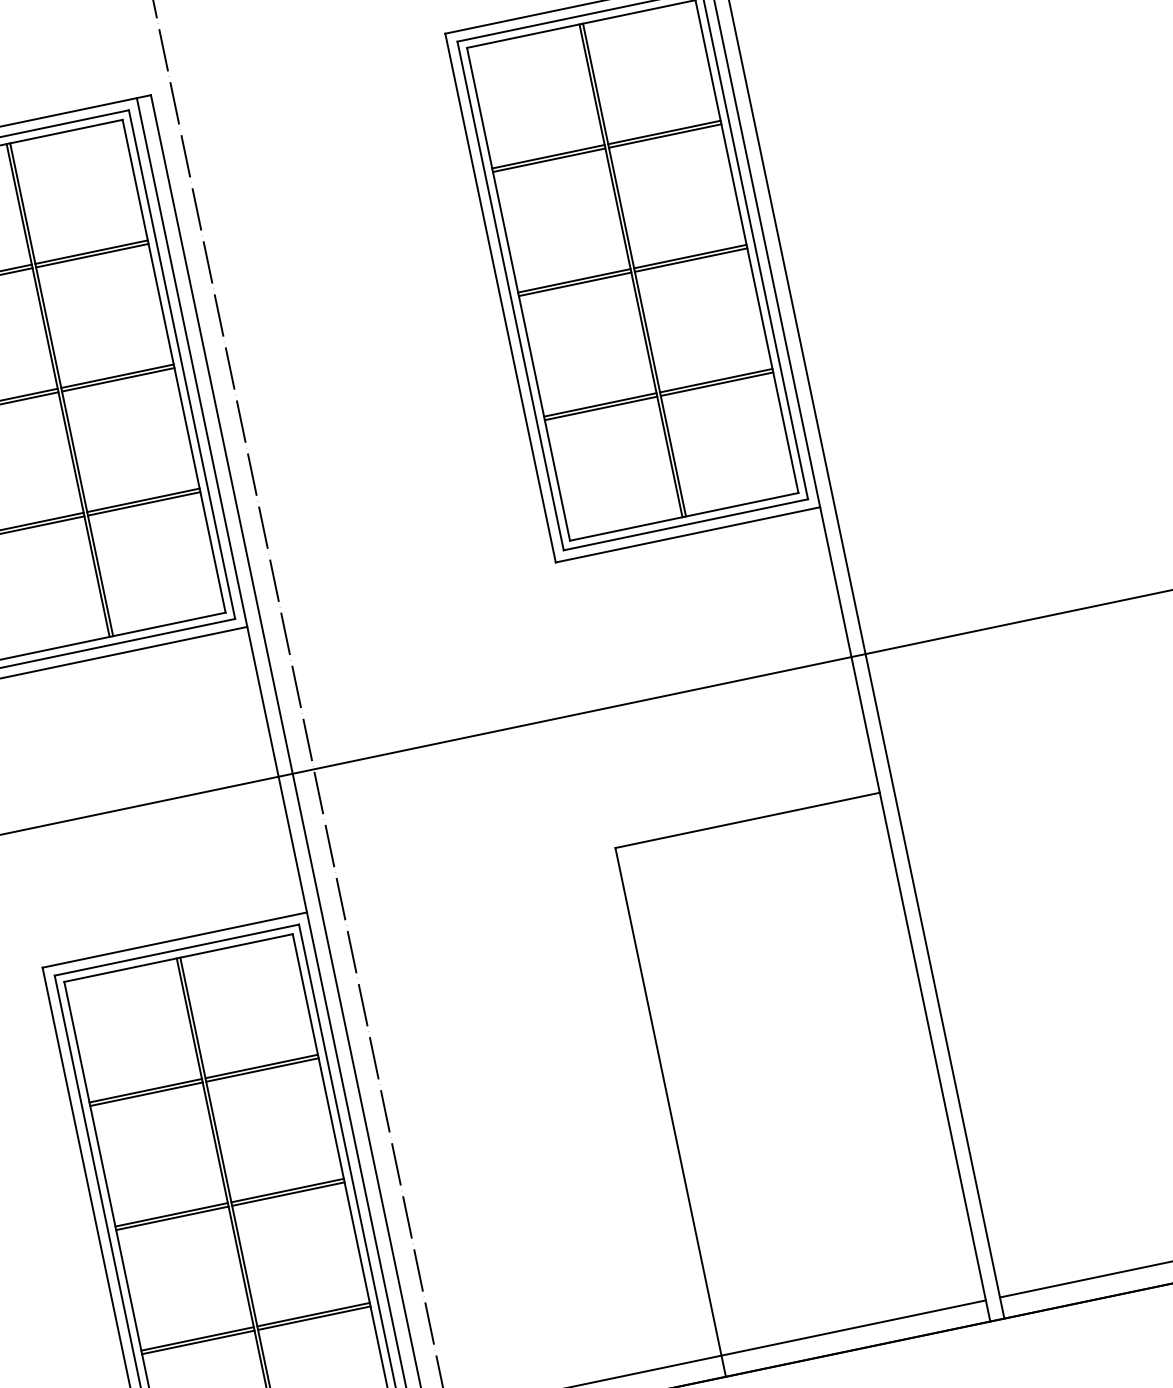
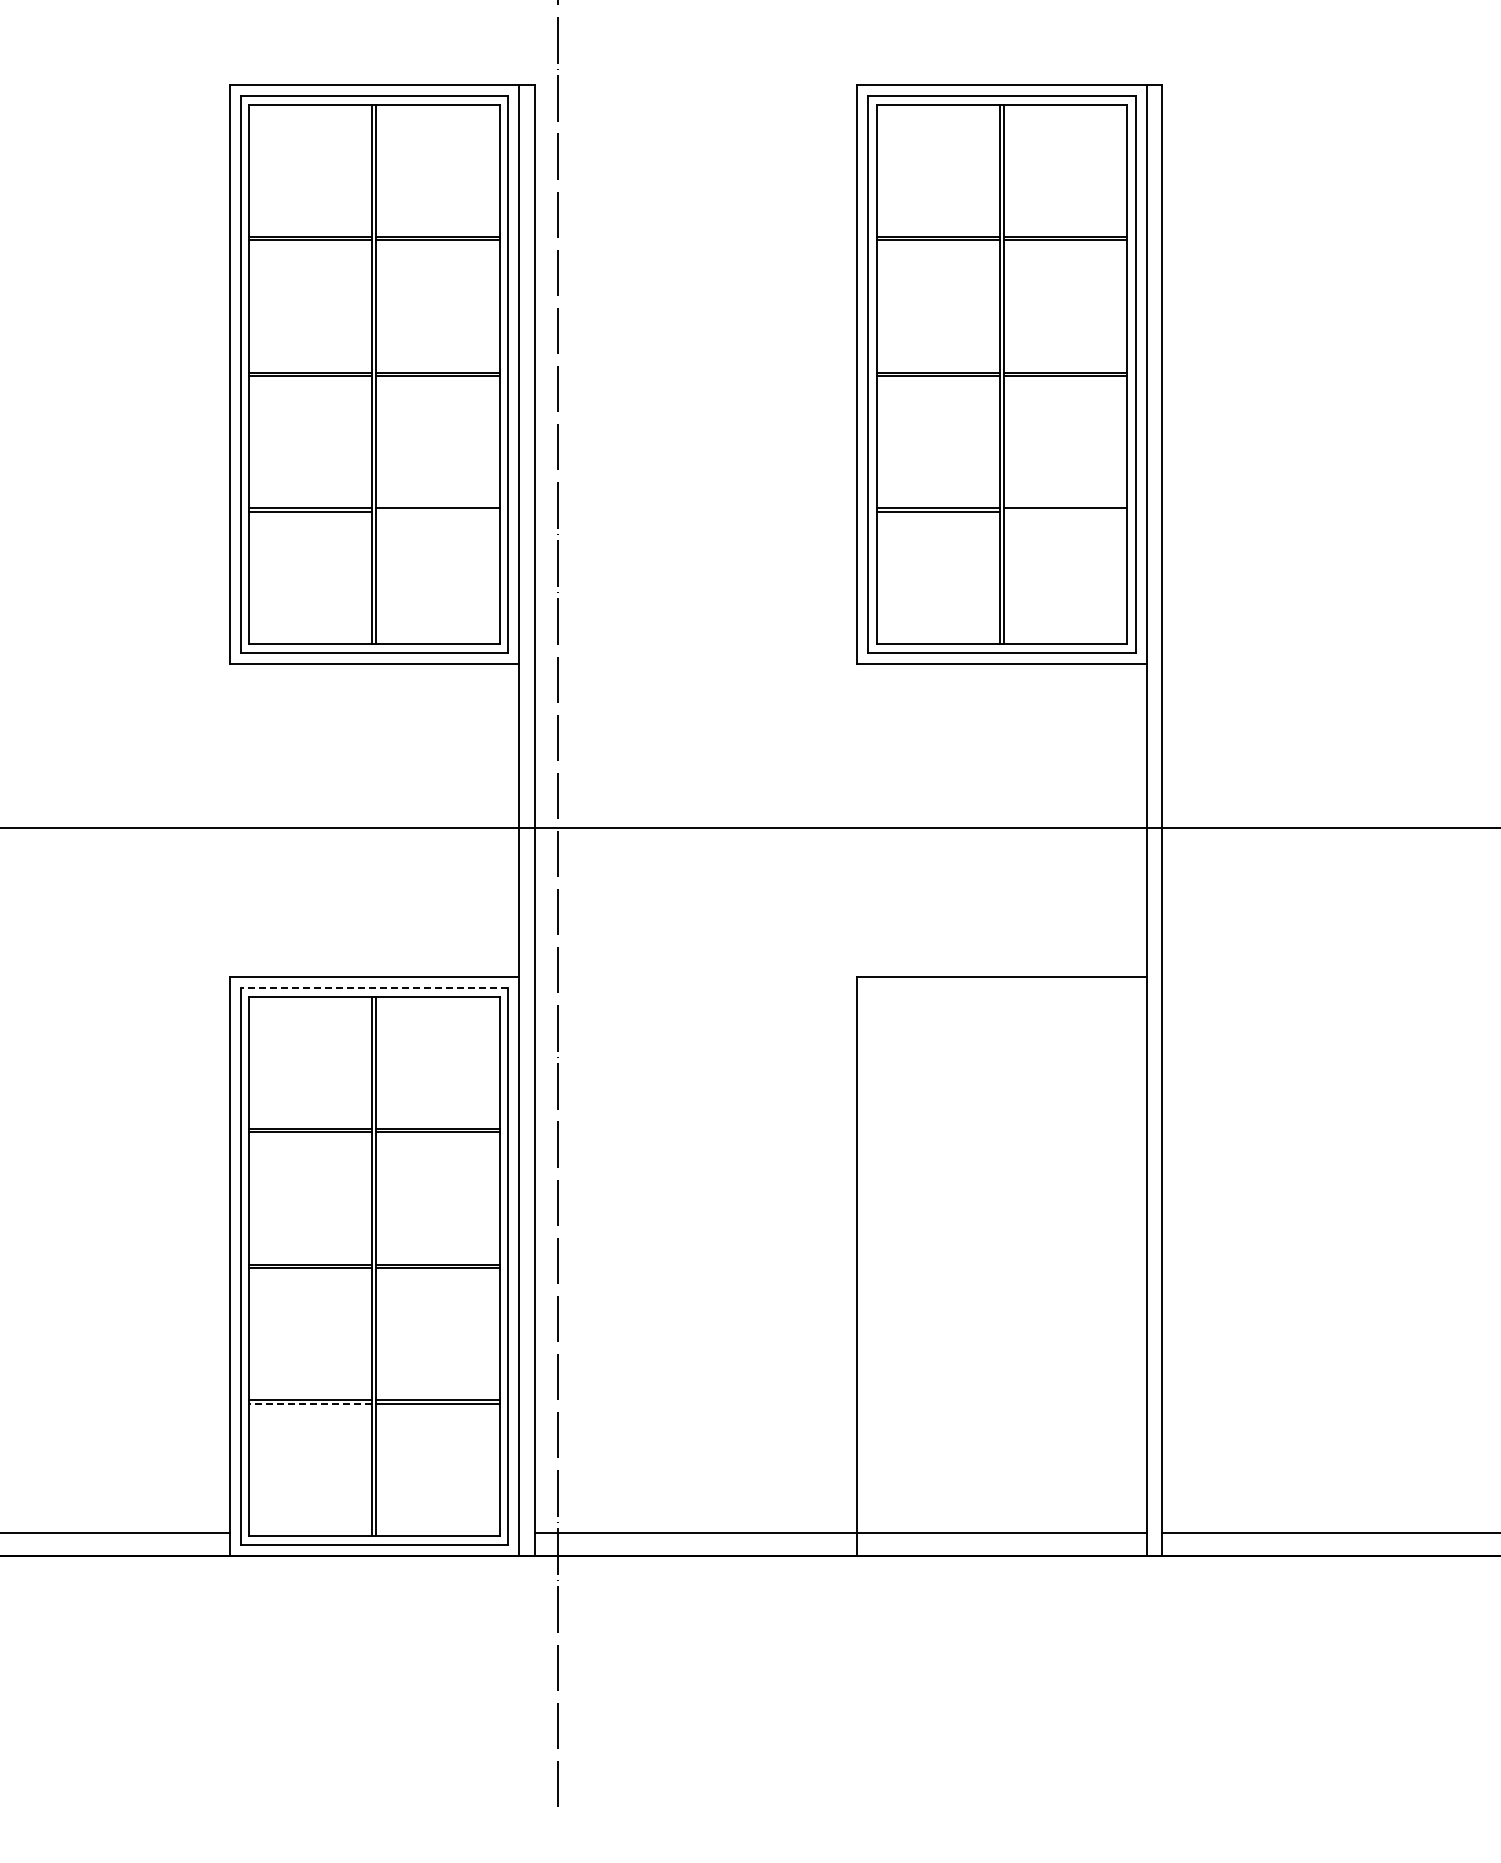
line: (717, 384) -> (1065, 512), removed
line: (143, 504) -> (437, 512), removed
line: (176, 949) -> (374, 987), solid -> dashed
line: (198, 1342) -> (310, 1404), solid -> dashed

